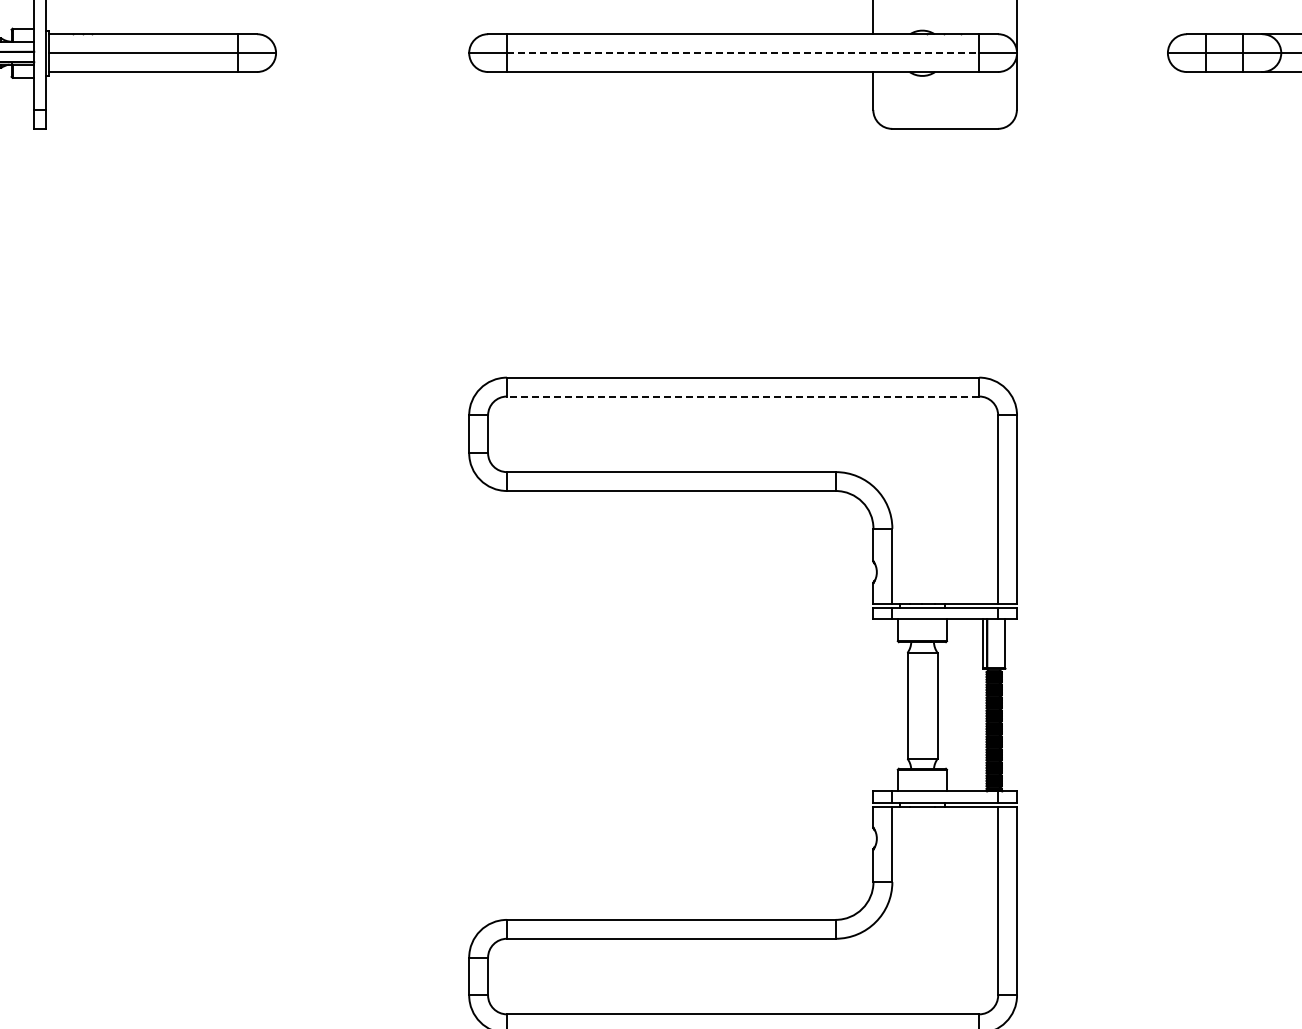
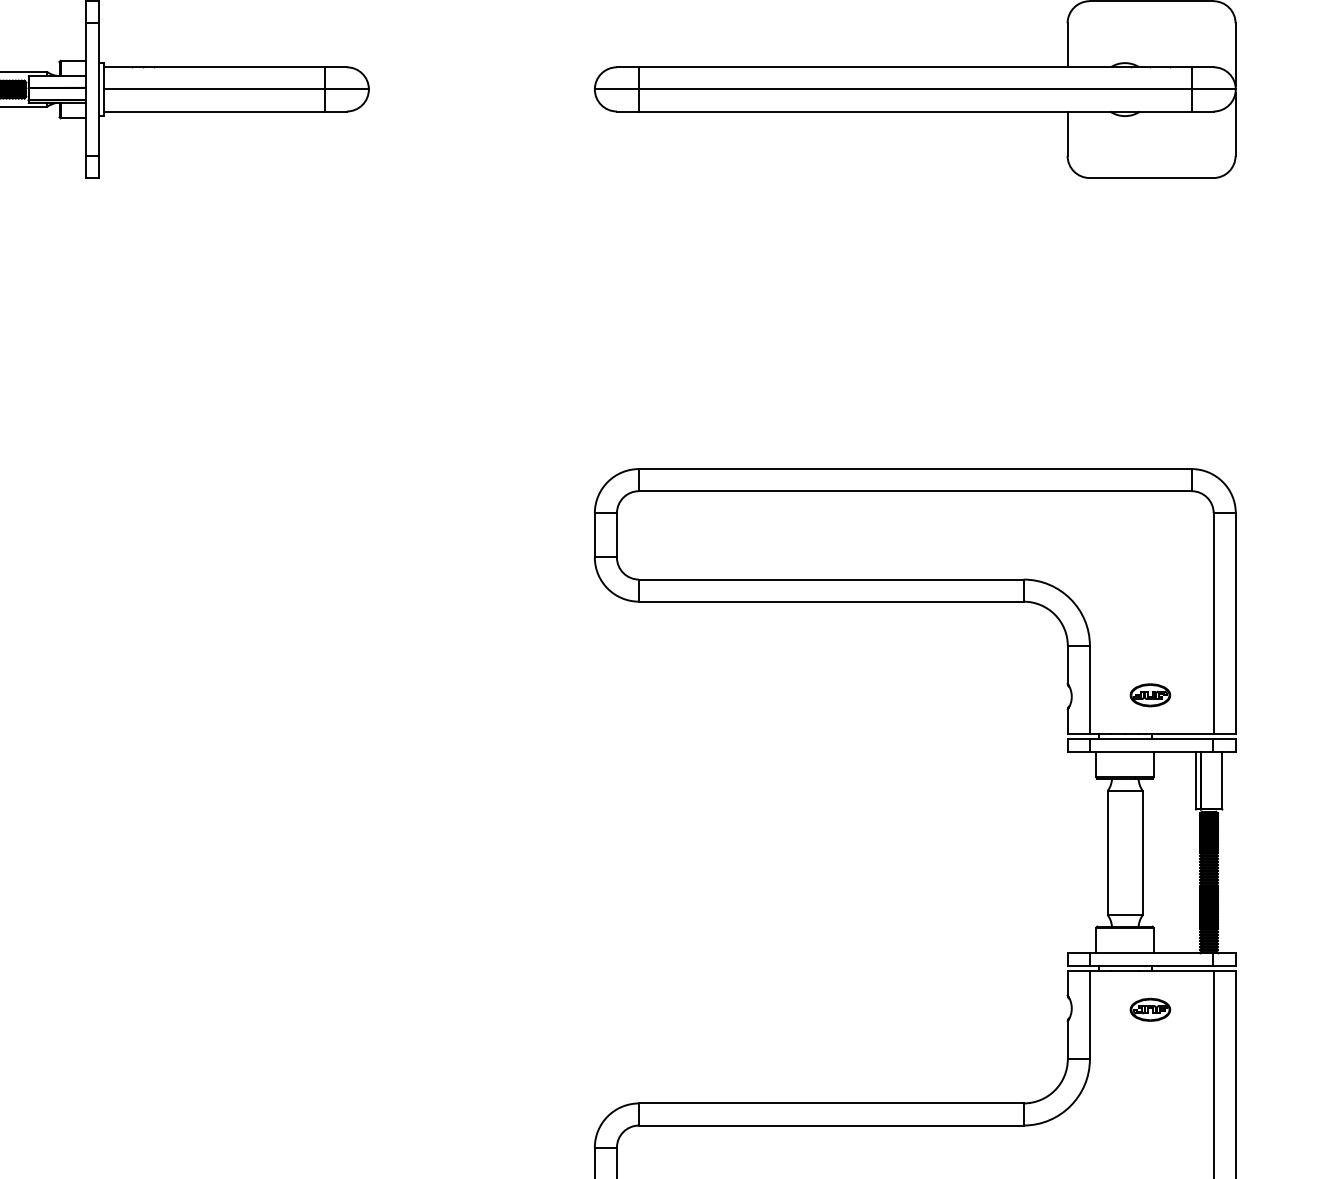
line: (743, 53) -> (915, 89), dashed -> solid
line: (742, 396) -> (914, 491), dashed -> solid
part: (943, 570) -> (1149, 694), added
part: (943, 839) -> (1149, 1009), added

